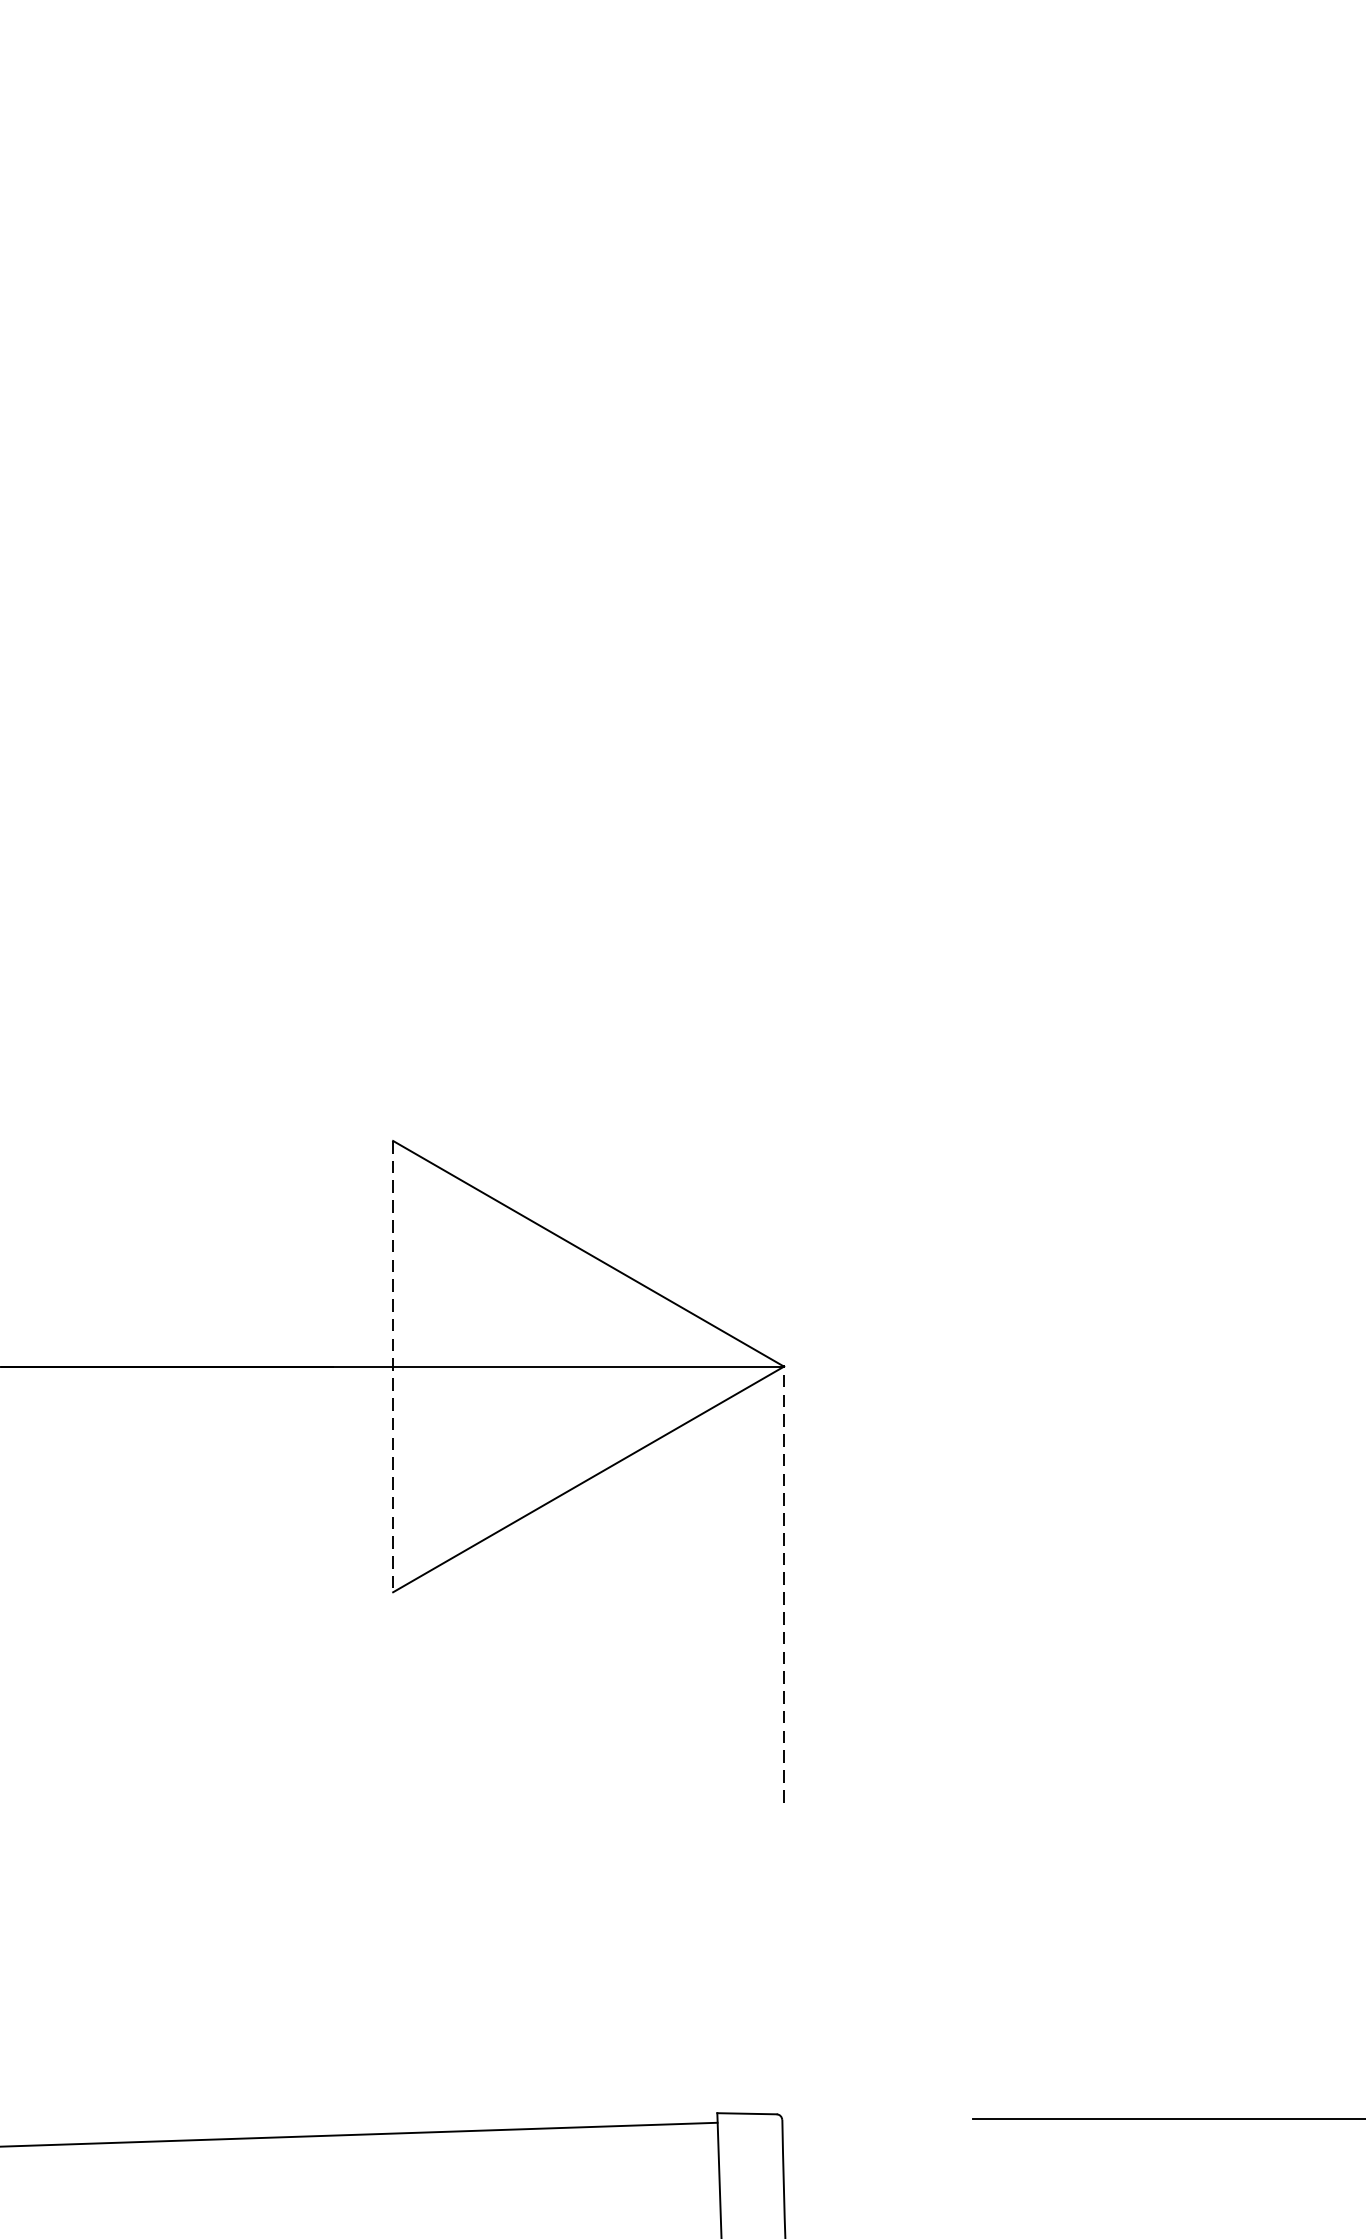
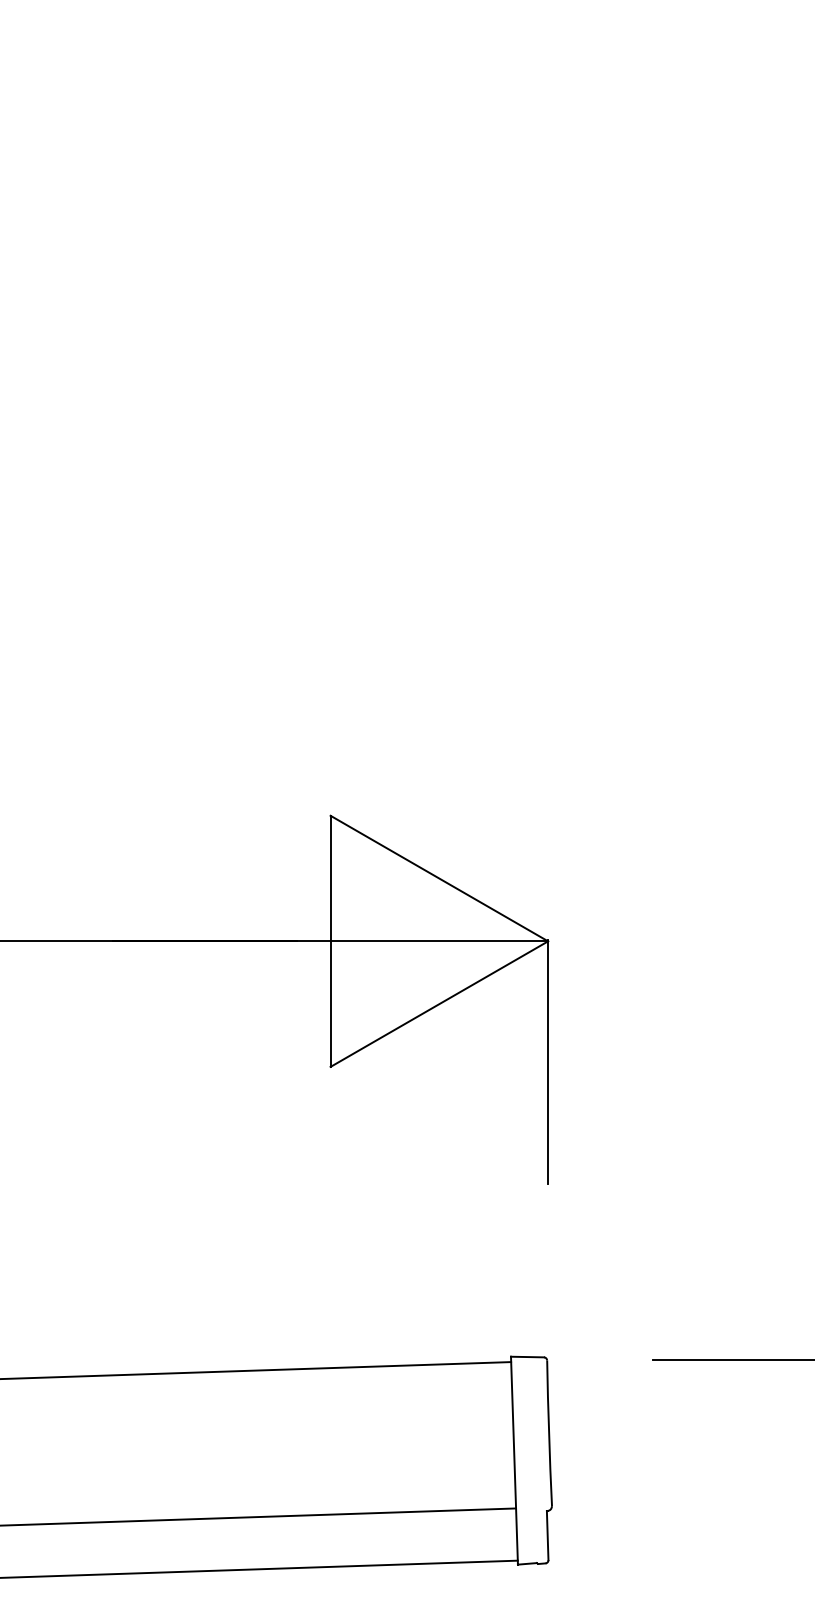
line: (392, 1366) -> (330, 941), dashed -> solid
line: (784, 1584) -> (548, 1062), dashed -> solid

